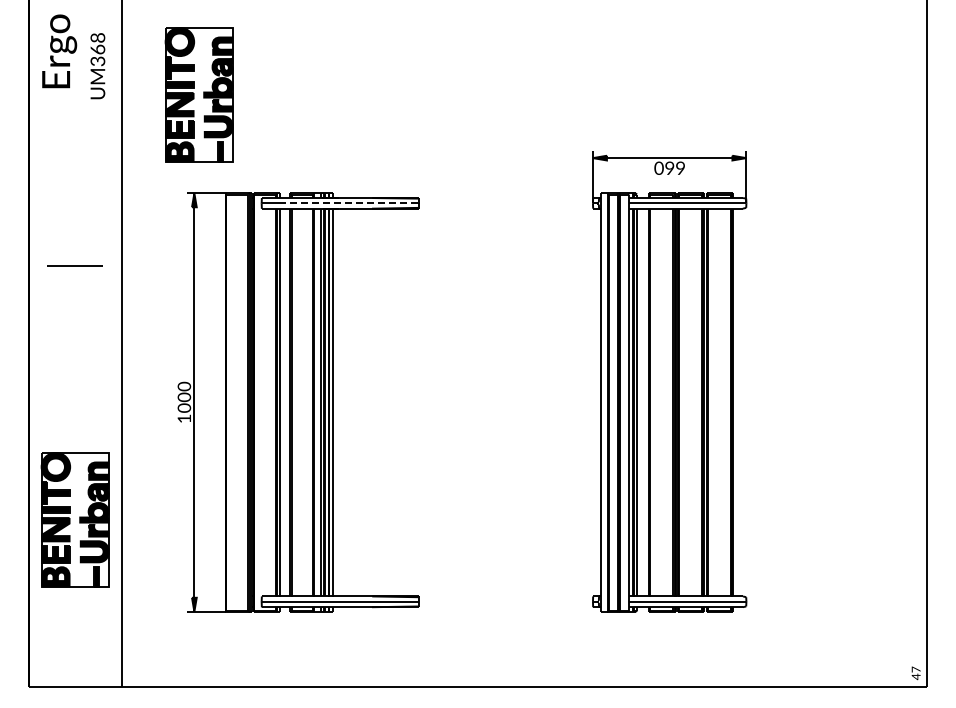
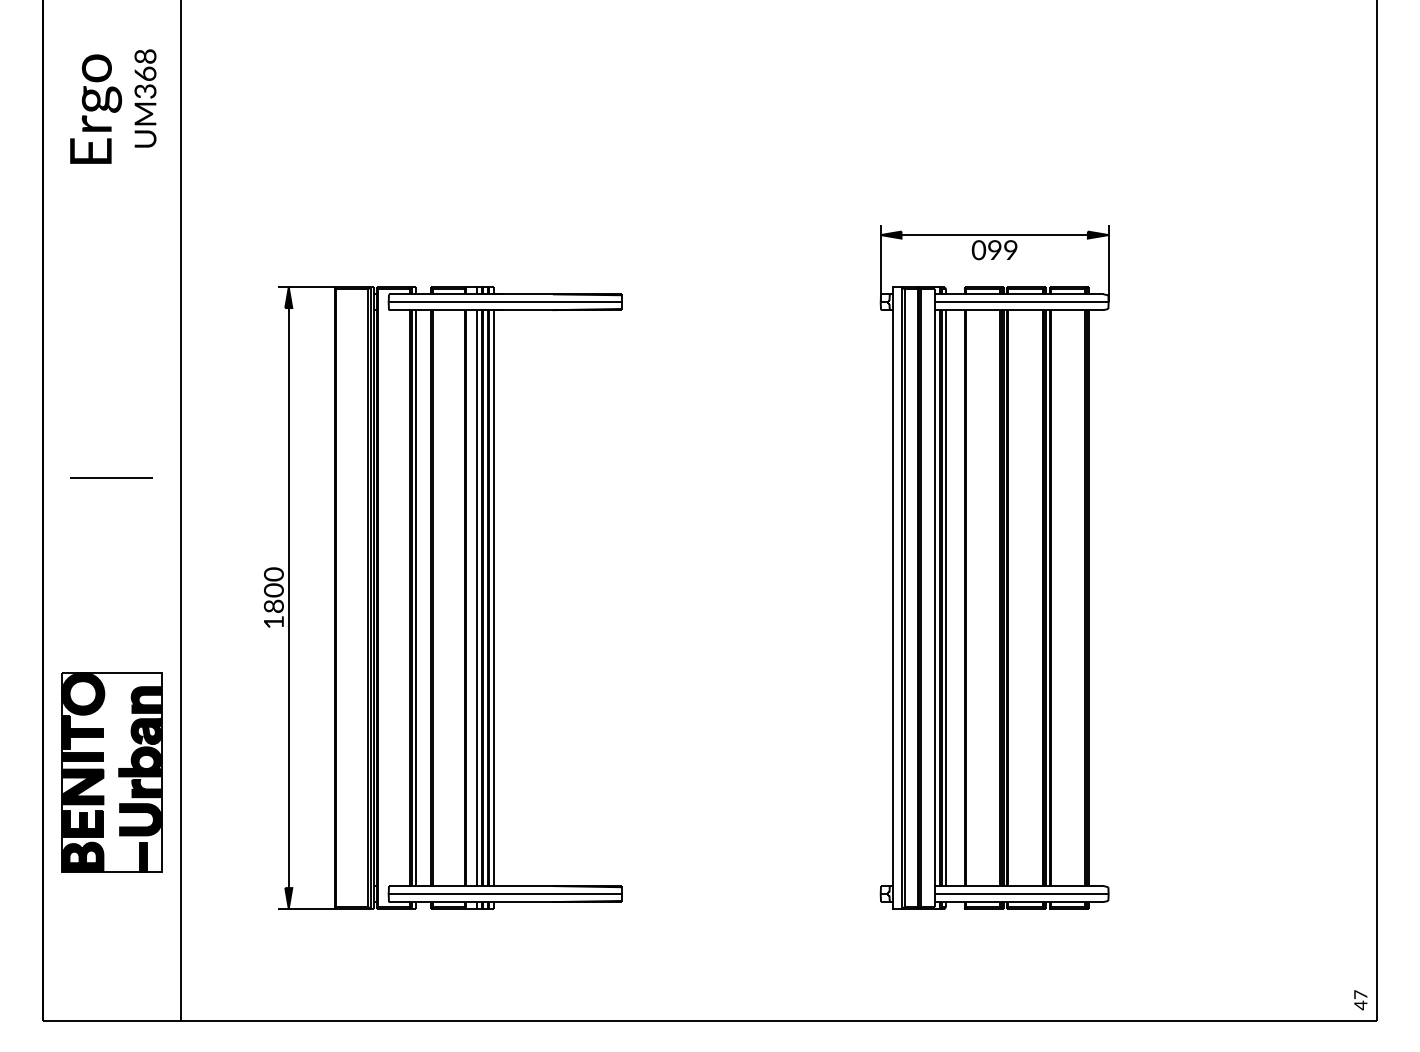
text: (59, 51) -> (95, 109), moved
part: (198, 94) -> (294, 140), removed
line: (348, 203) -> (517, 302), dashed -> solid
line: (74, 265) -> (110, 477), moved
text: (184, 407) -> (274, 605), 1000 -> 1800

